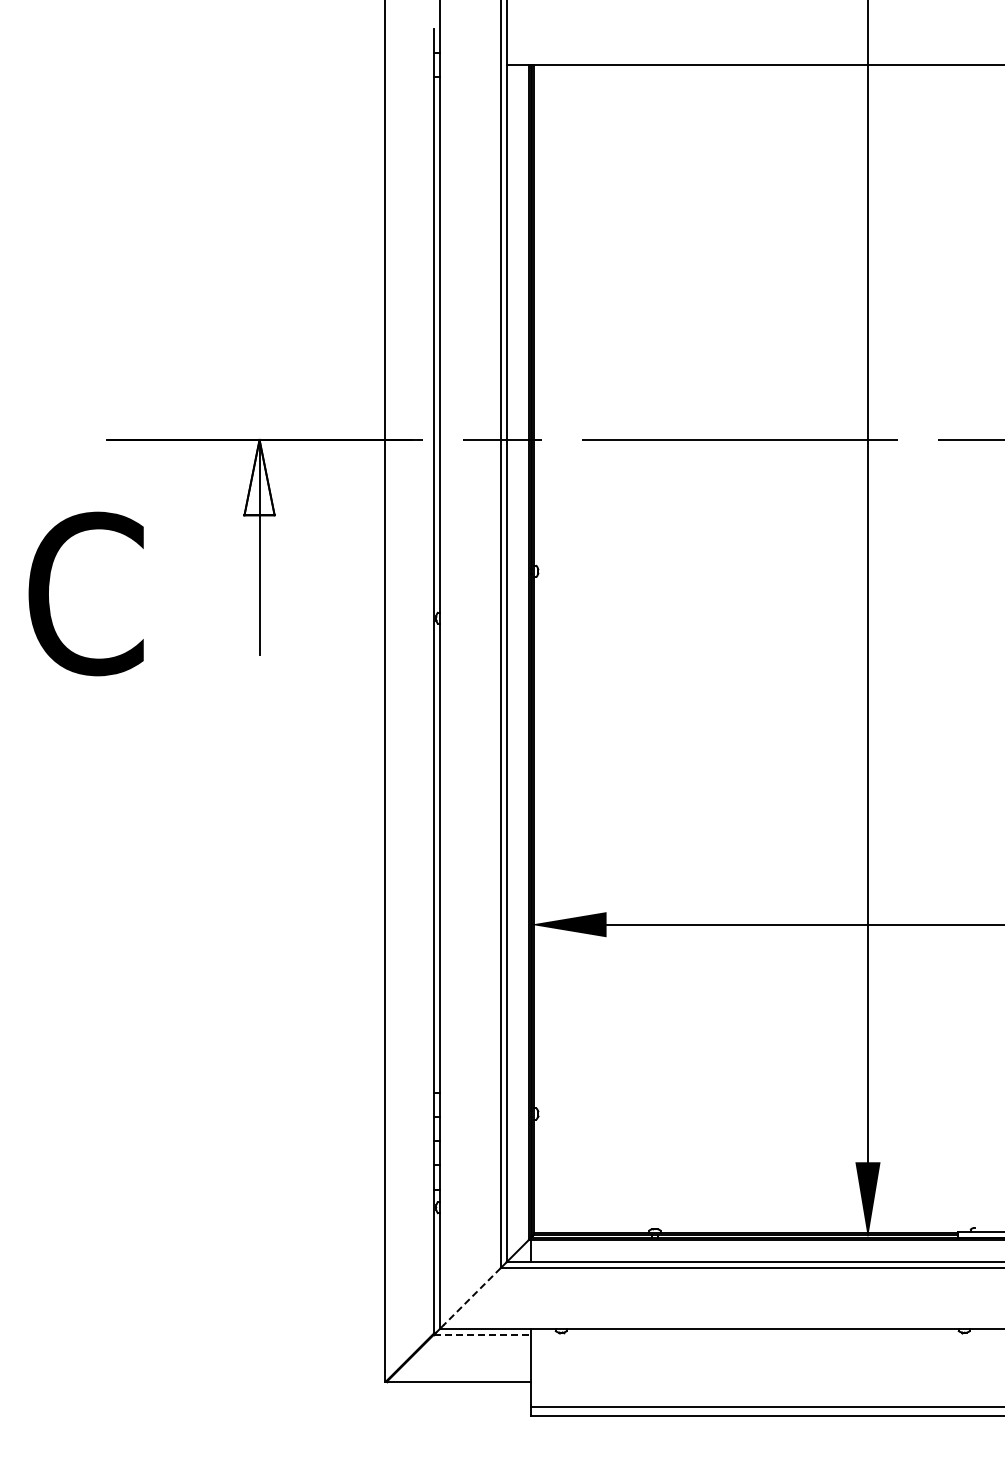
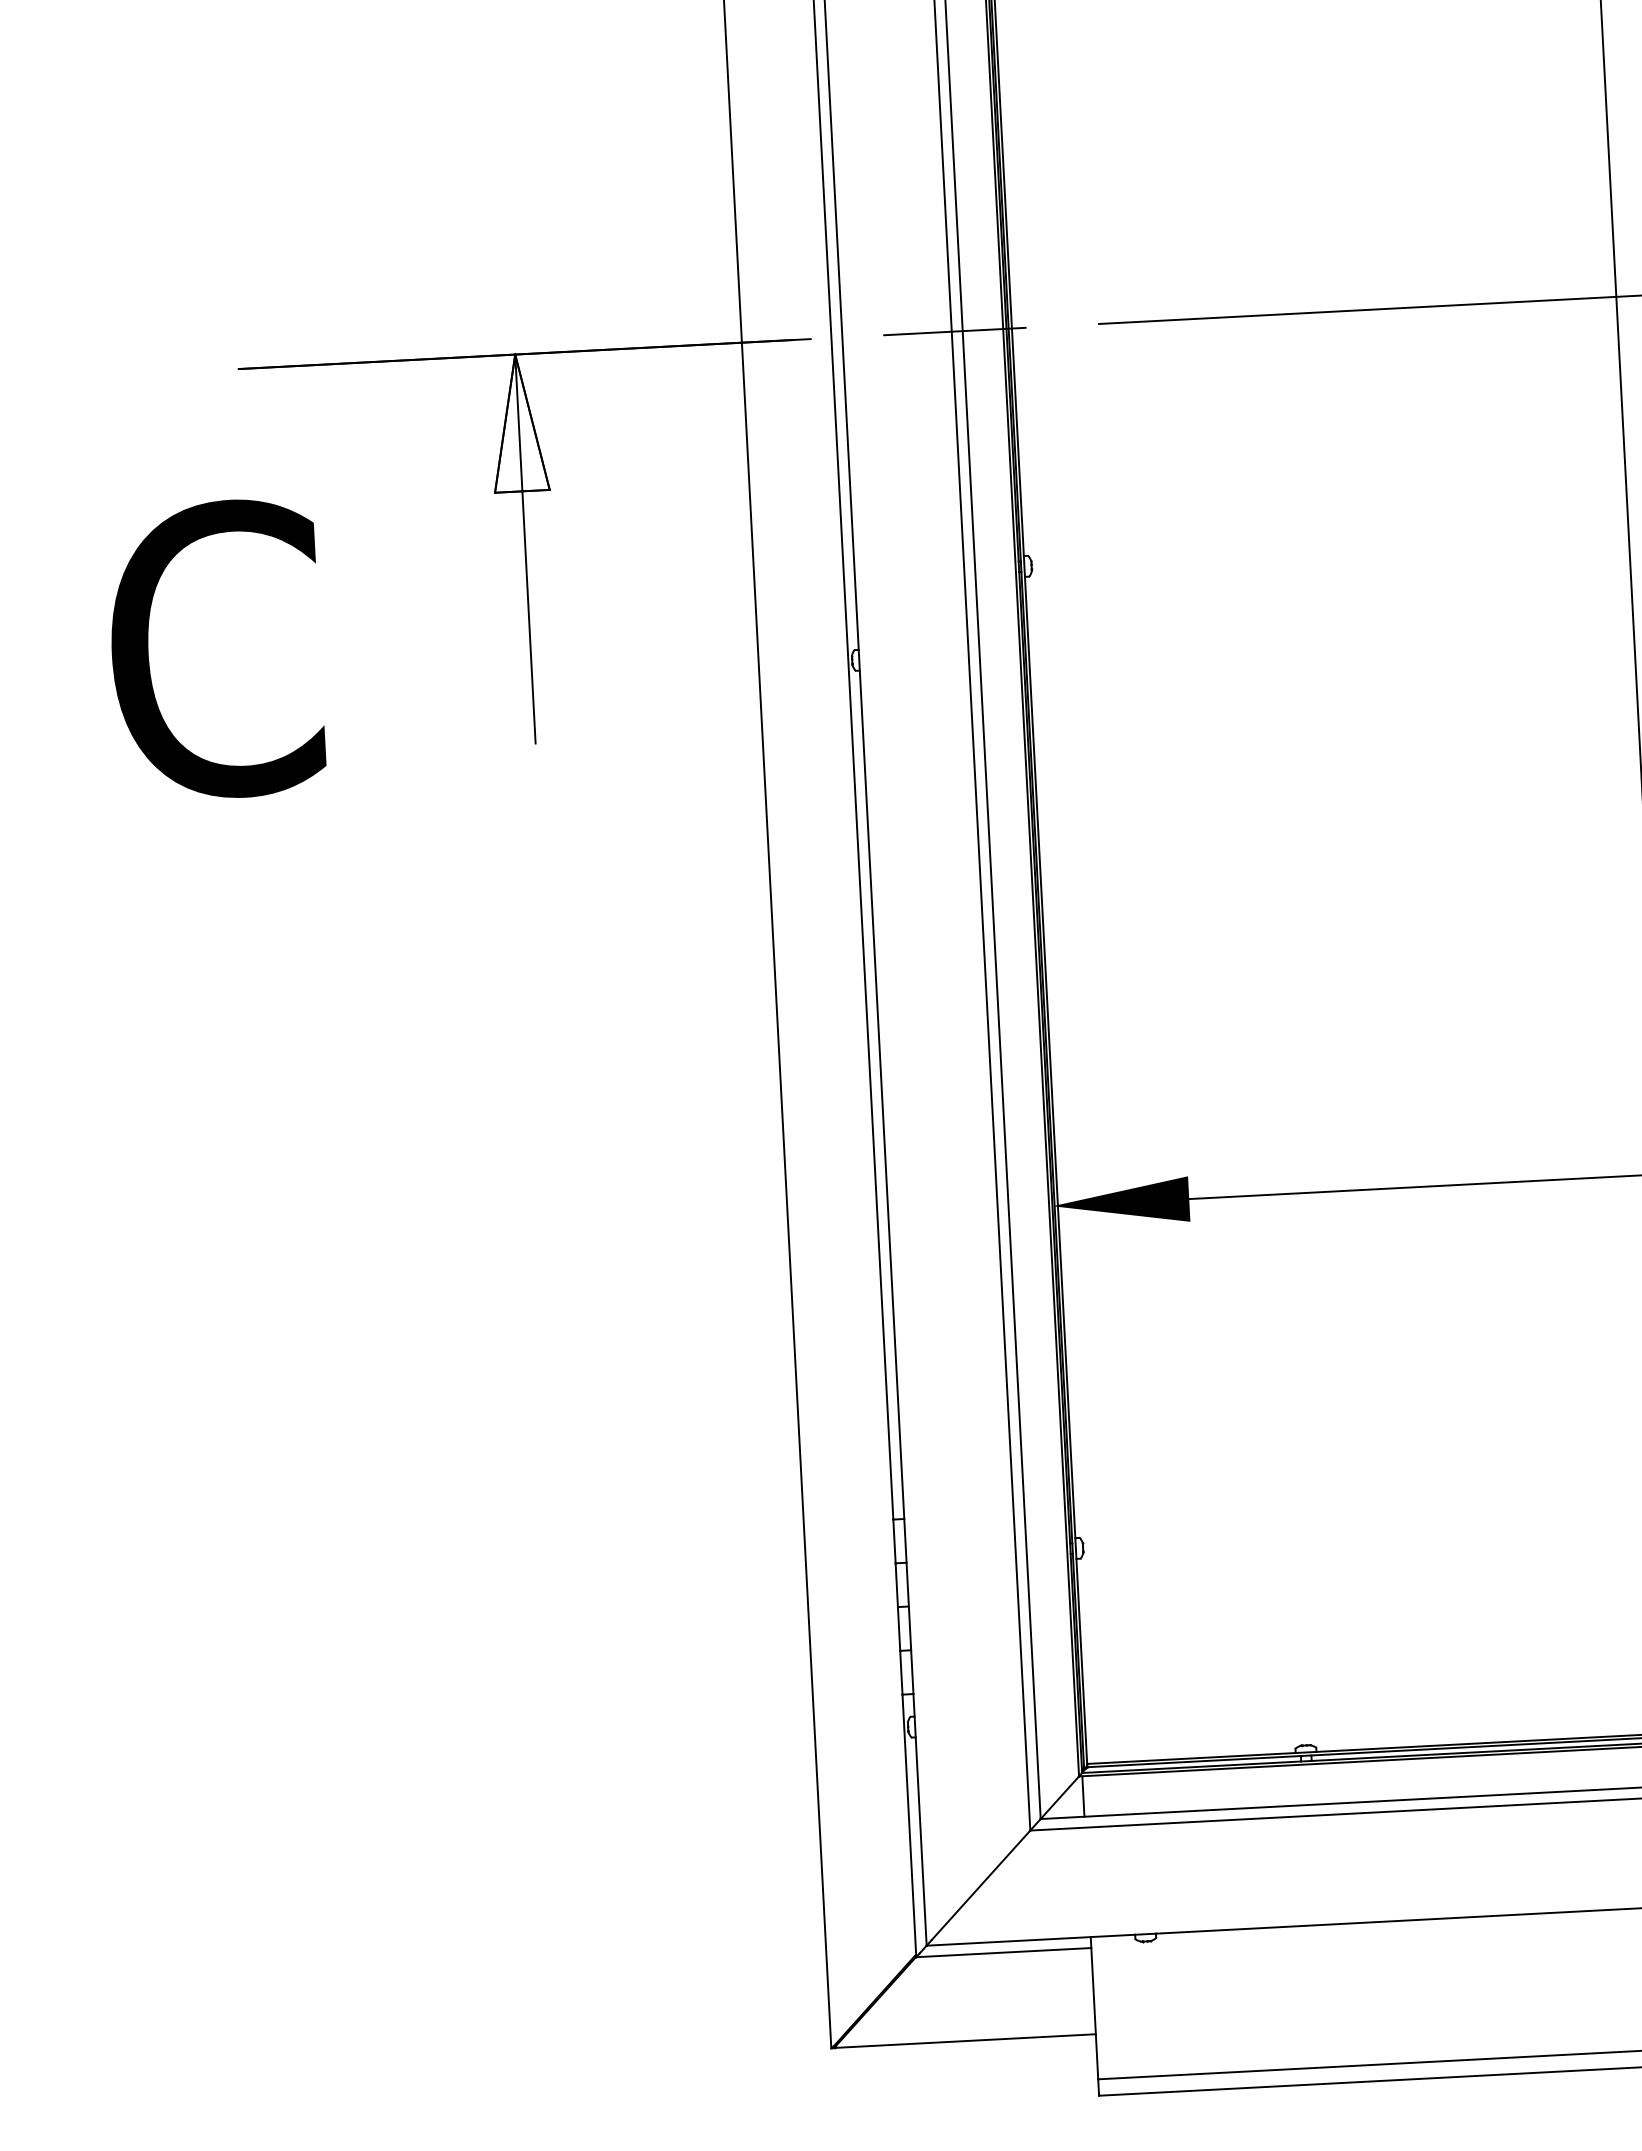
line: (472, 1296) -> (981, 1884), dashed -> solid
line: (483, 1334) -> (1005, 1952), dashed -> solid

